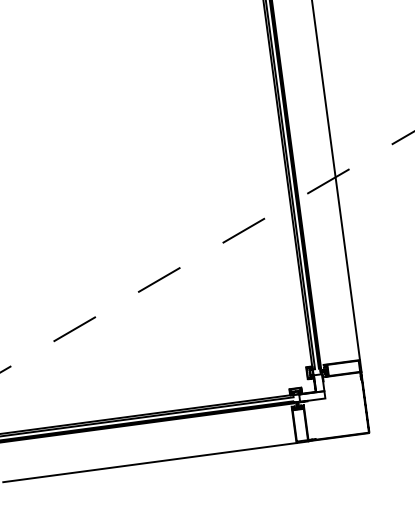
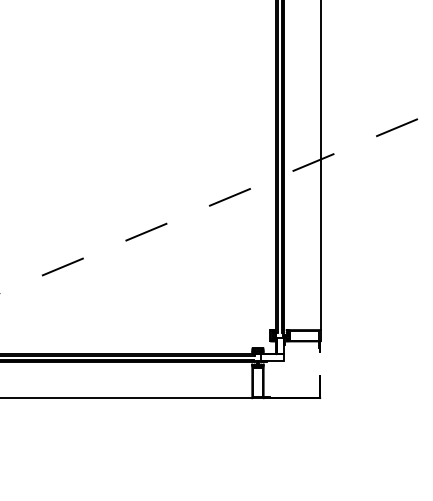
line: (360, 372) -> (319, 341), solid -> dashed

